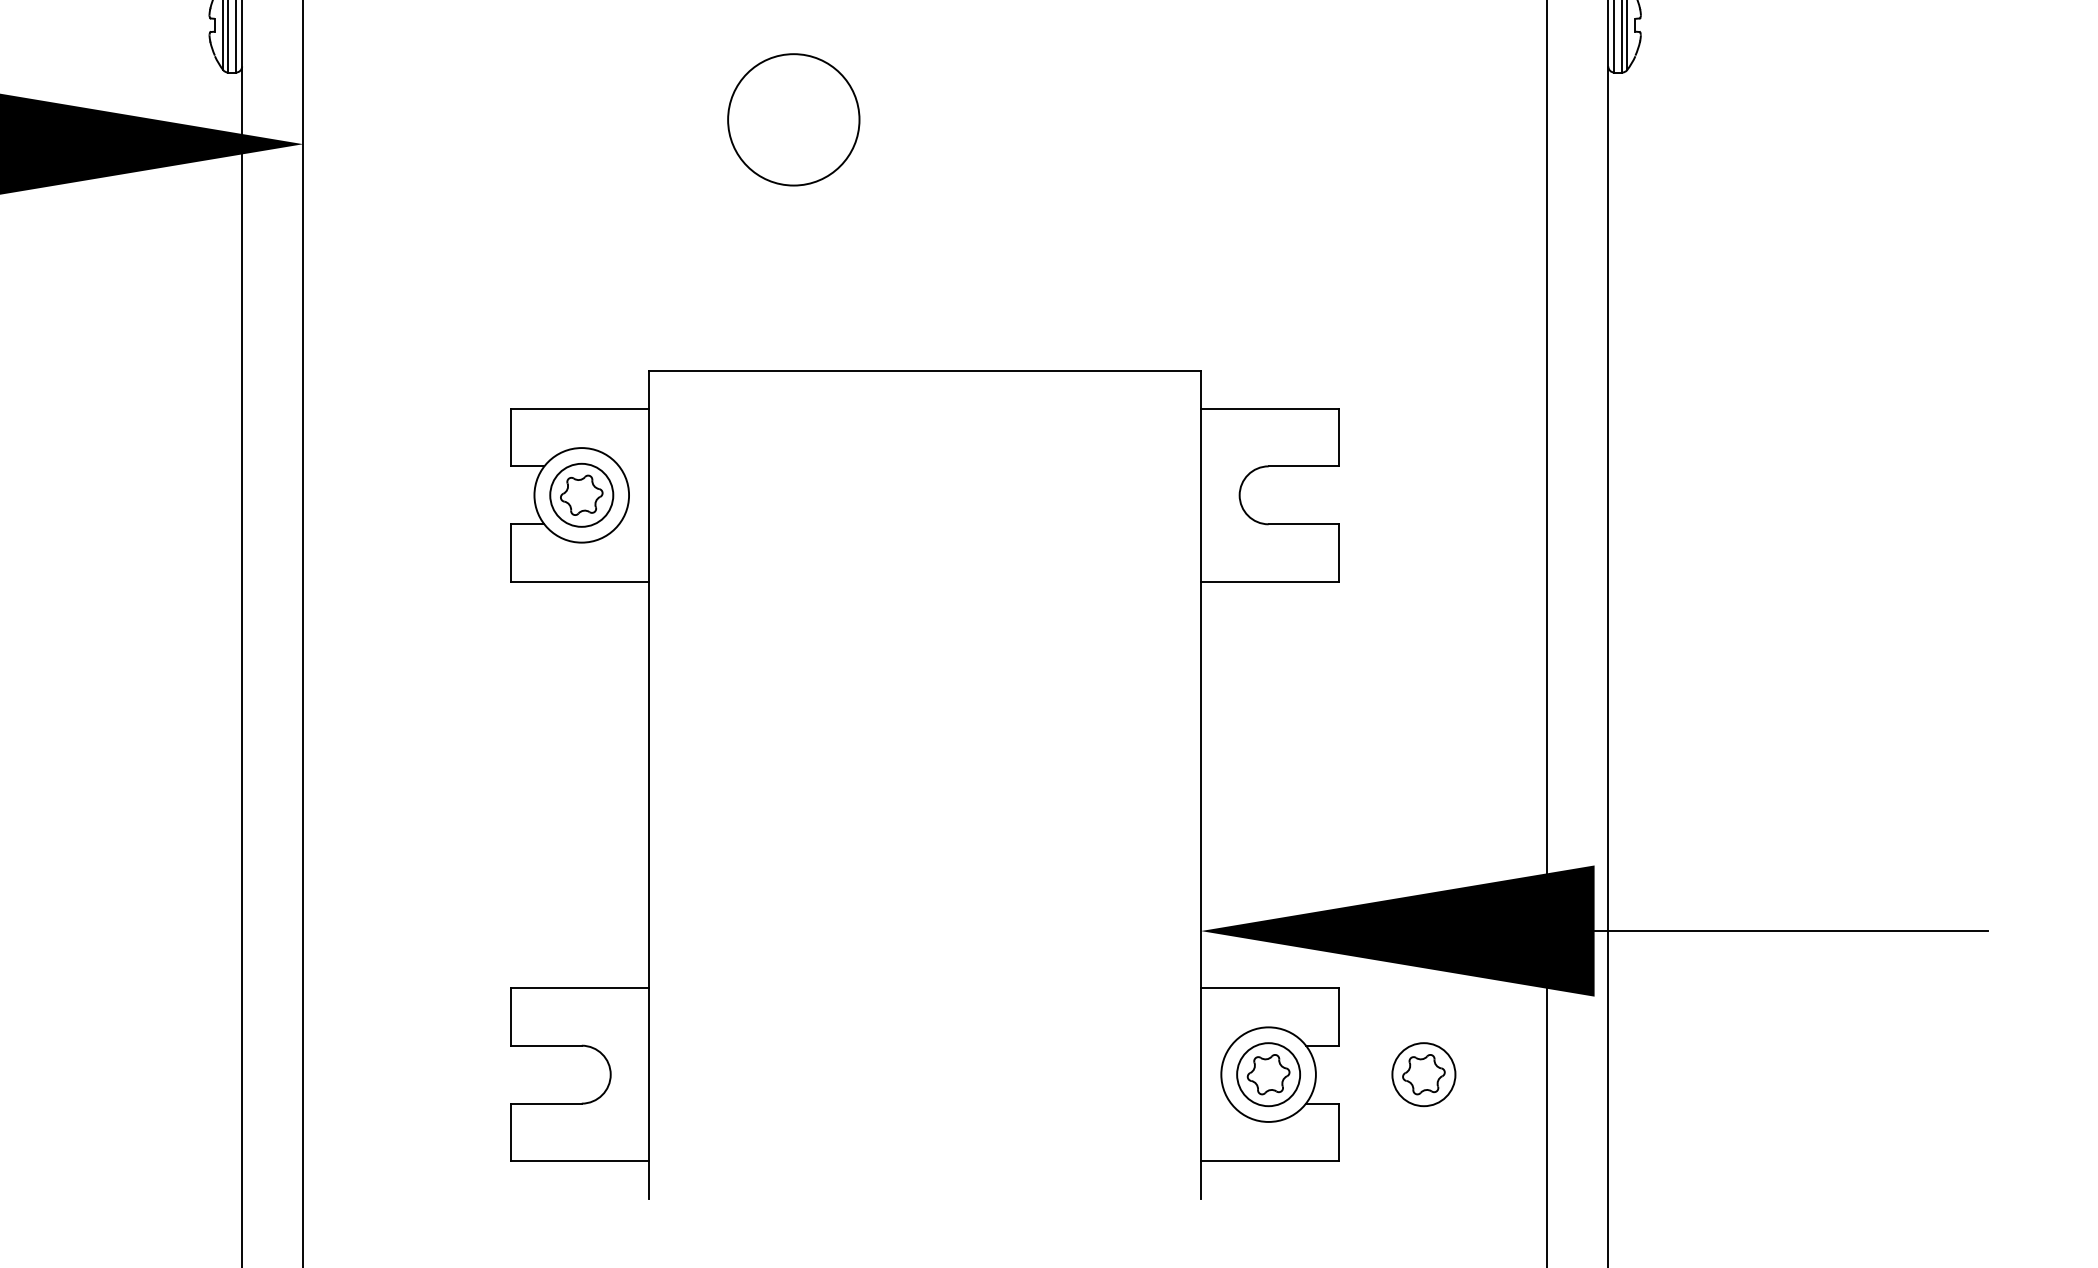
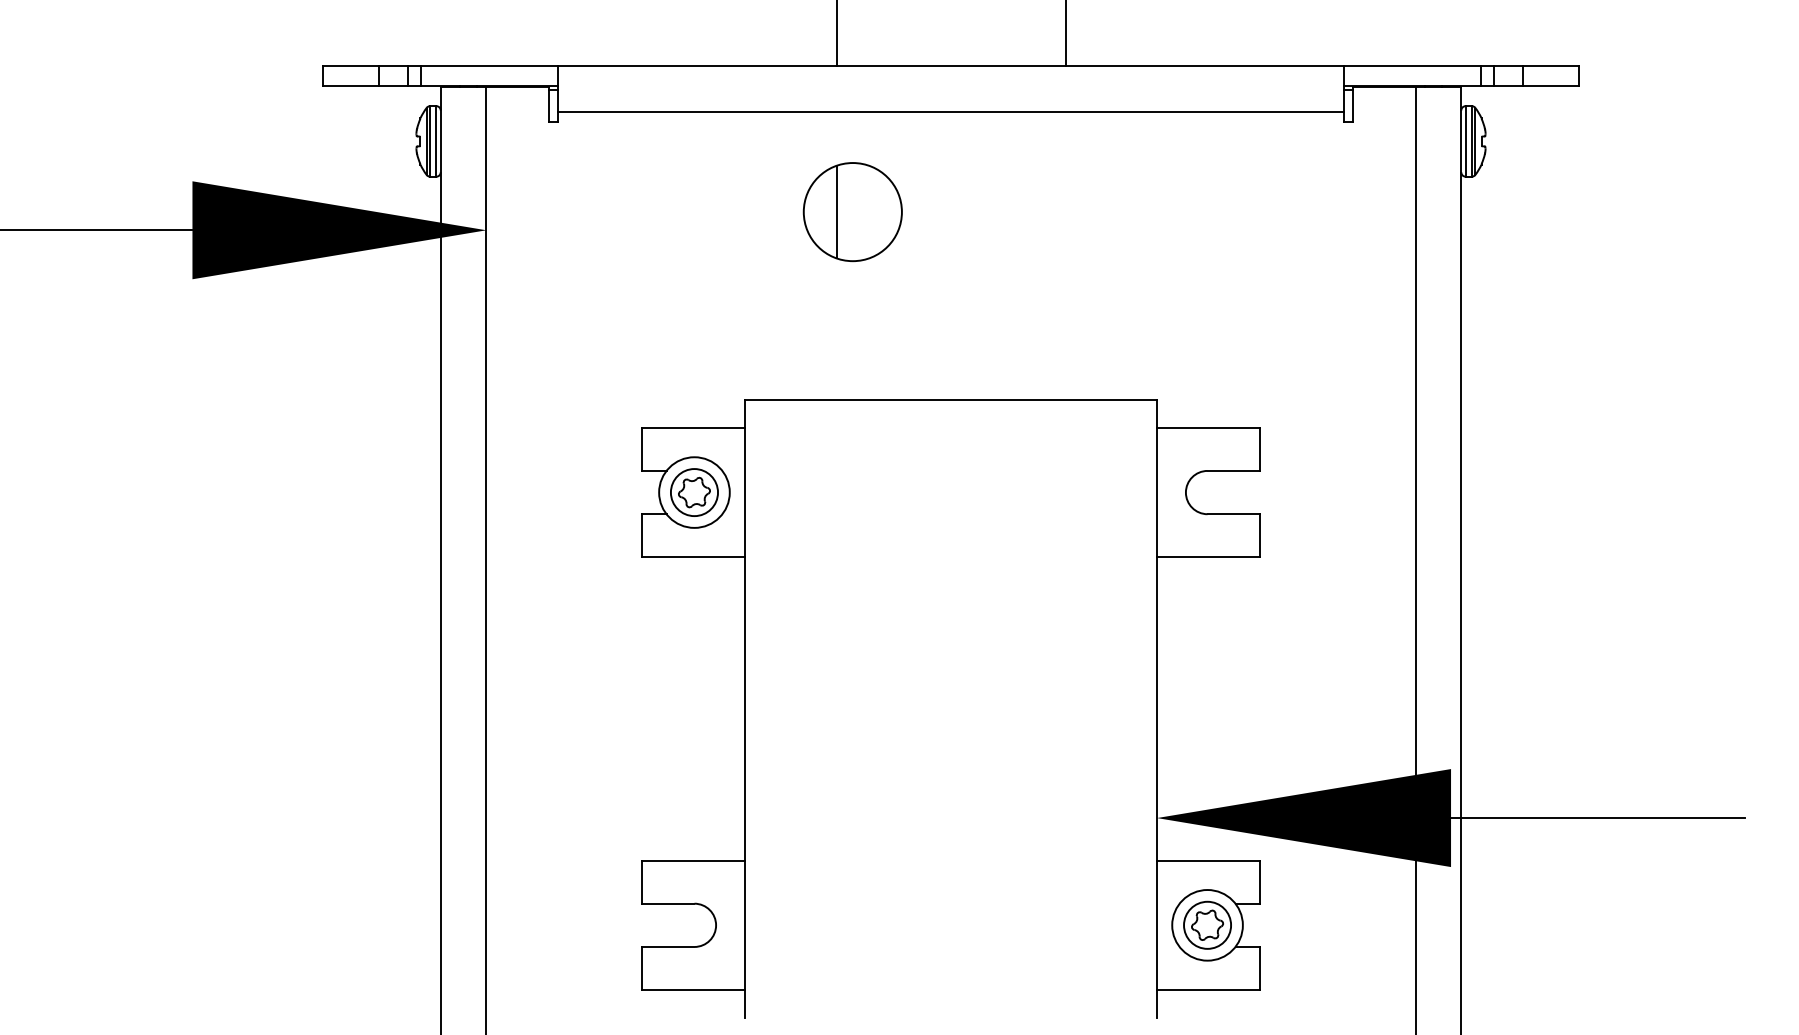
line: (771, 119) -> (836, 211), added
part: (1423, 1073) -> (1323, 924), removed

